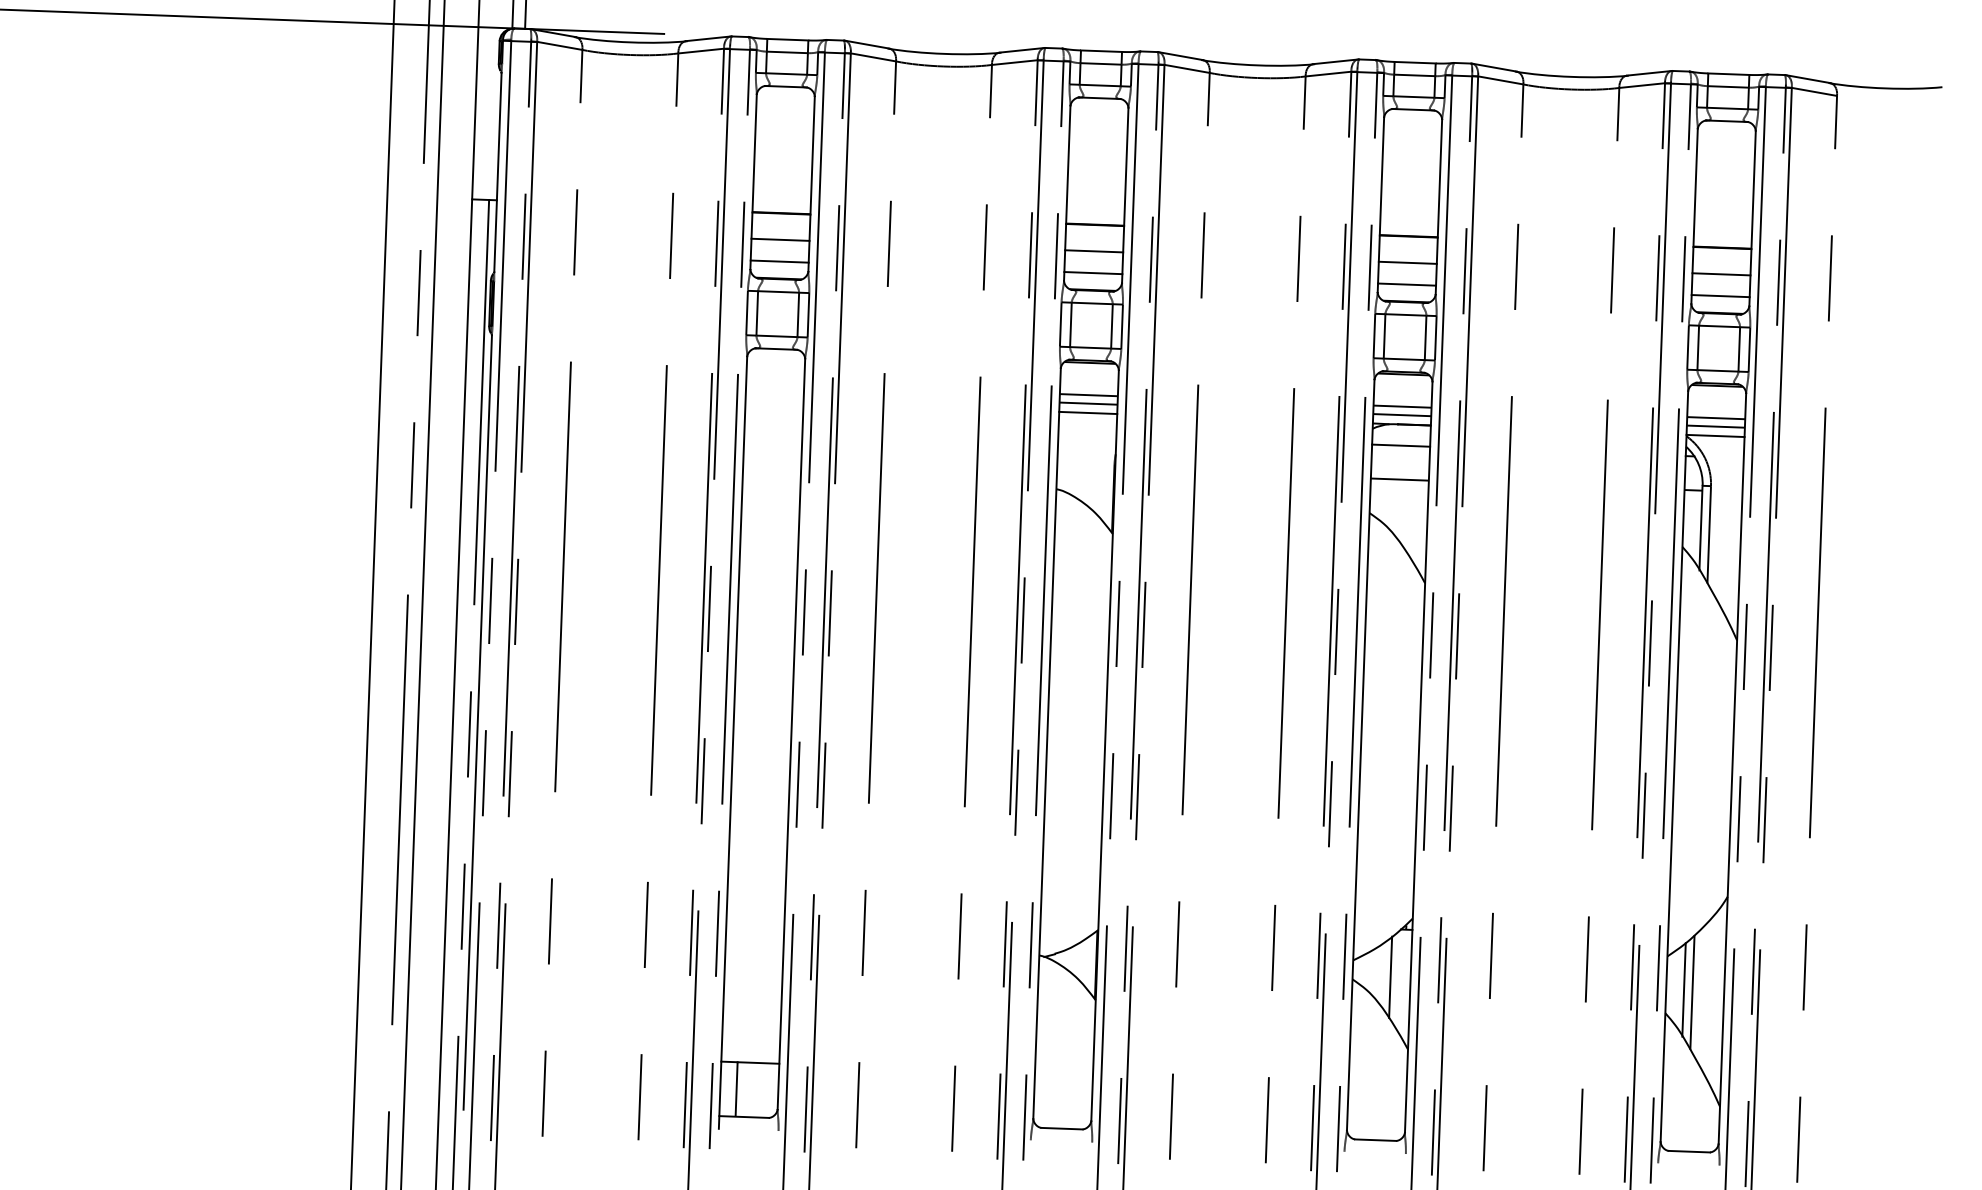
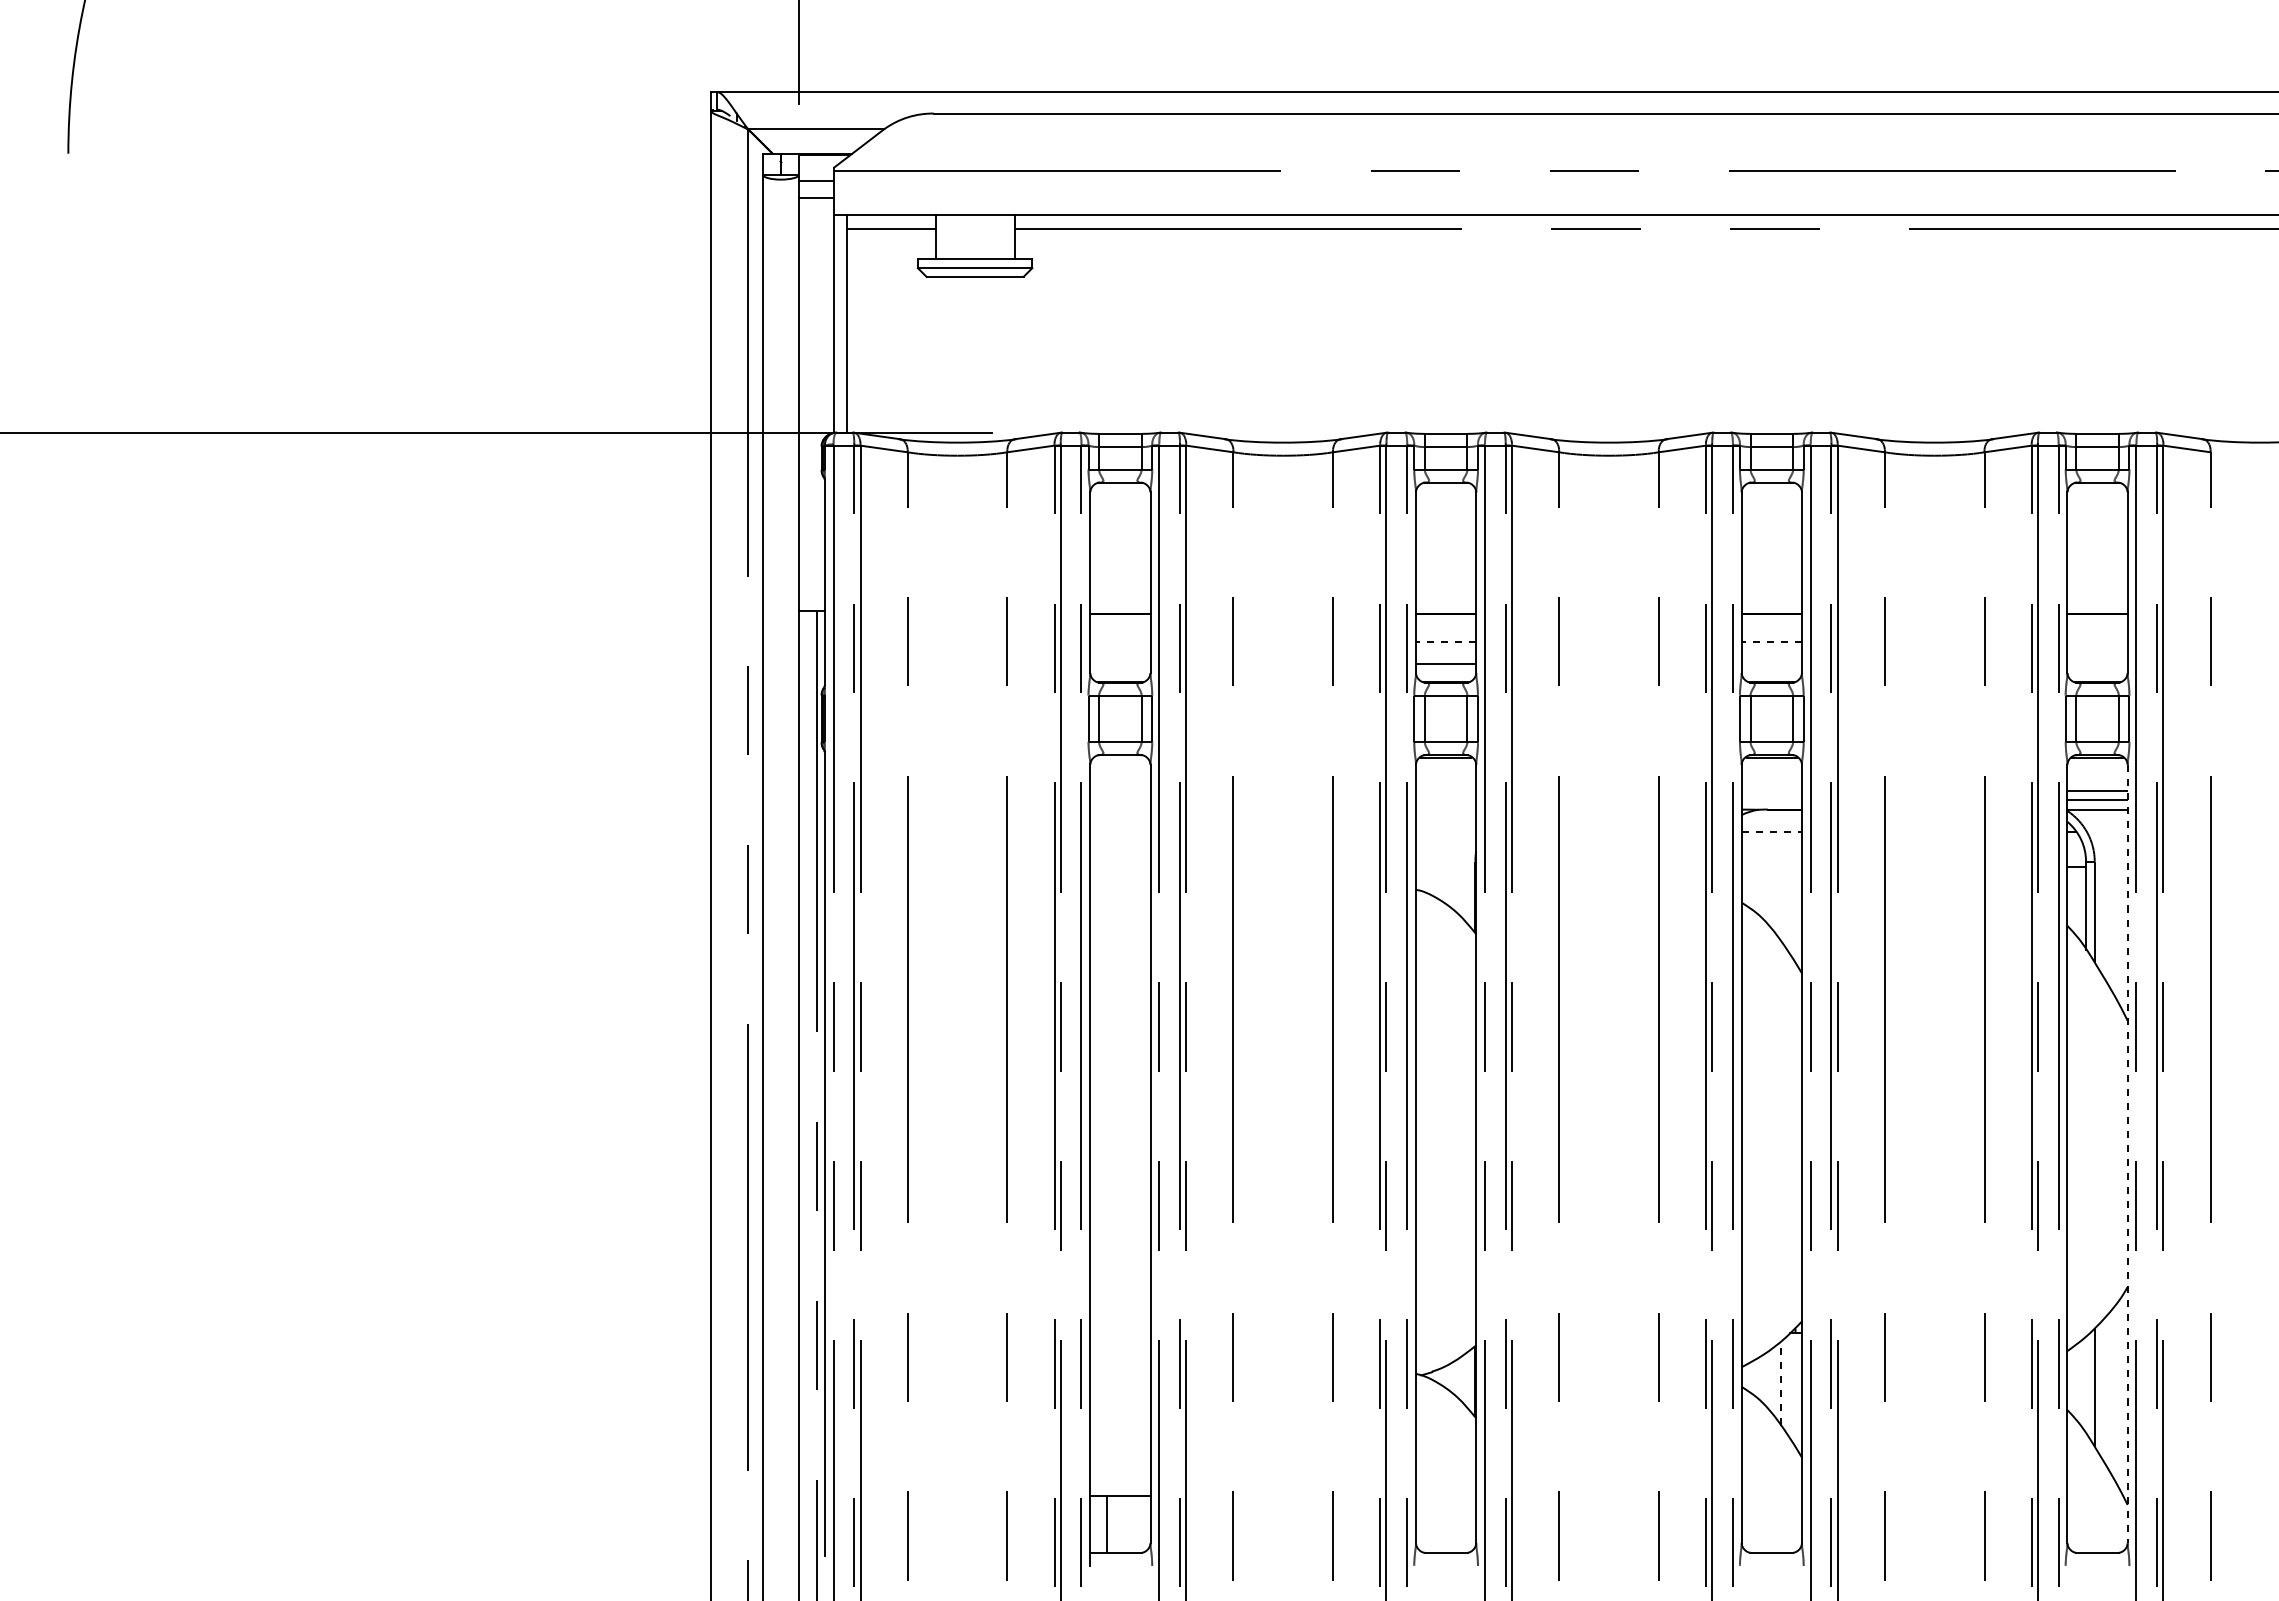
line: (780, 239) -> (1120, 641), removed
line: (1093, 251) -> (1445, 641), solid -> dashed
line: (779, 261) -> (1120, 664), removed
line: (1407, 262) -> (1771, 641), solid -> dashed
line: (1721, 274) -> (2097, 641), removed
line: (1406, 284) -> (1771, 664), removed
line: (1720, 296) -> (2097, 664), removed
line: (1088, 395) -> (1445, 791), removed
line: (1088, 403) -> (1445, 799), removed
line: (1402, 407) -> (1771, 791), removed
line: (1087, 412) -> (1445, 809), removed
line: (1401, 414) -> (1771, 799), removed
line: (1401, 445) -> (1772, 831), solid -> dashed
line: (1399, 479) -> (1771, 866), removed
line: (1732, 769) -> (2127, 1154), solid -> dashed
line: (1390, 976) -> (1781, 1382), solid -> dashed
line: (1683, 989) -> (2085, 1384), removed

